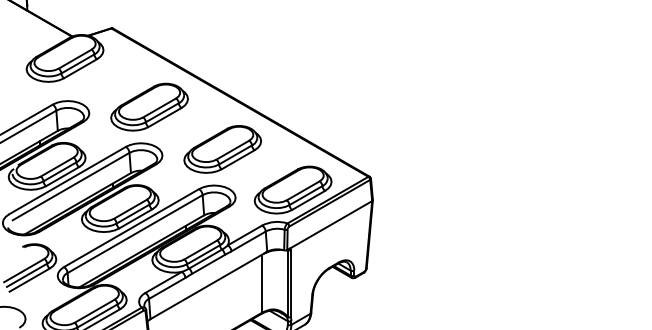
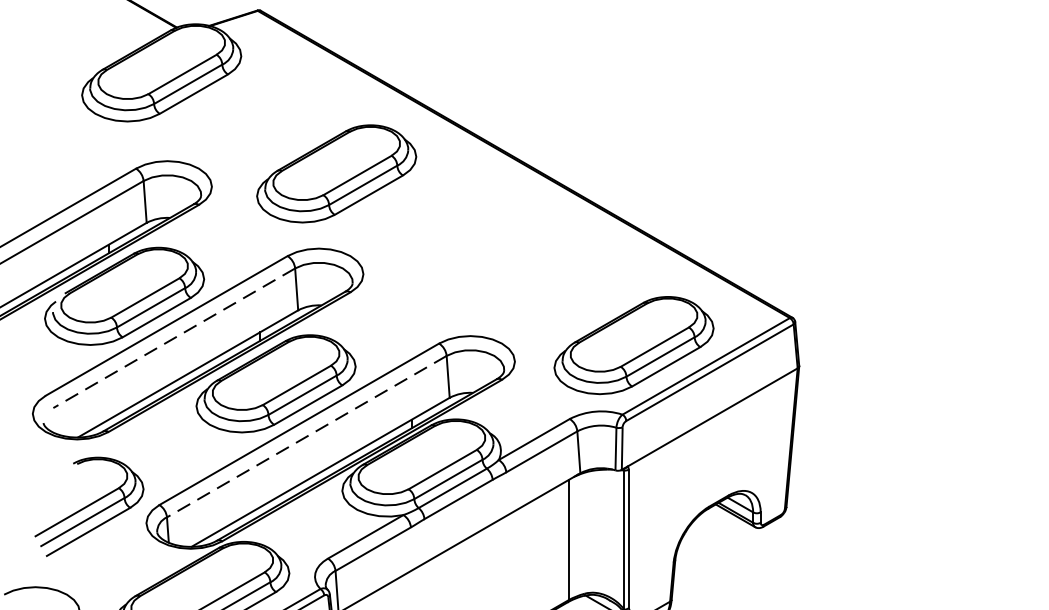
part: (222, 149) -> (487, 261), removed
line: (70, 186) -> (172, 338), solid -> dashed
line: (135, 234) -> (307, 437), solid -> dashed

